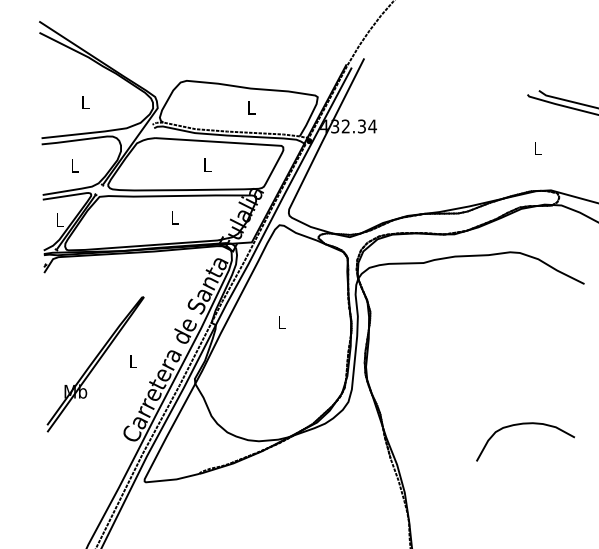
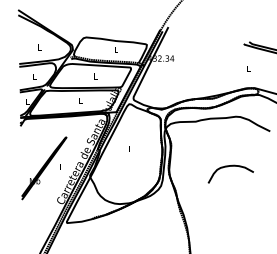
curve: (520, 426) -> (228, 167), moved

